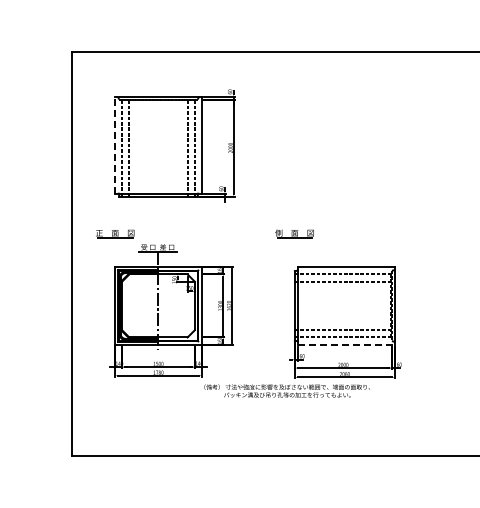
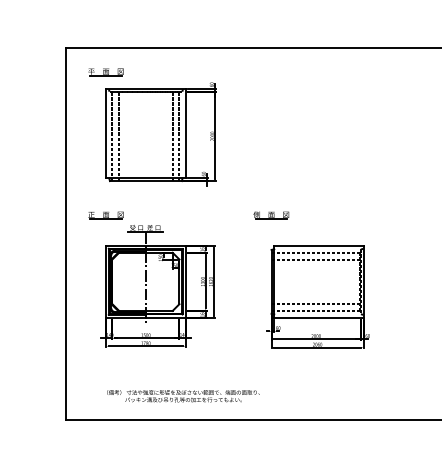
part: (115, 78) -> (106, 72), added
line: (115, 145) -> (106, 134), dashed -> solid
line: (346, 345) -> (319, 318), dashed -> solid
text: (286, 390) -> (182, 395), moved

